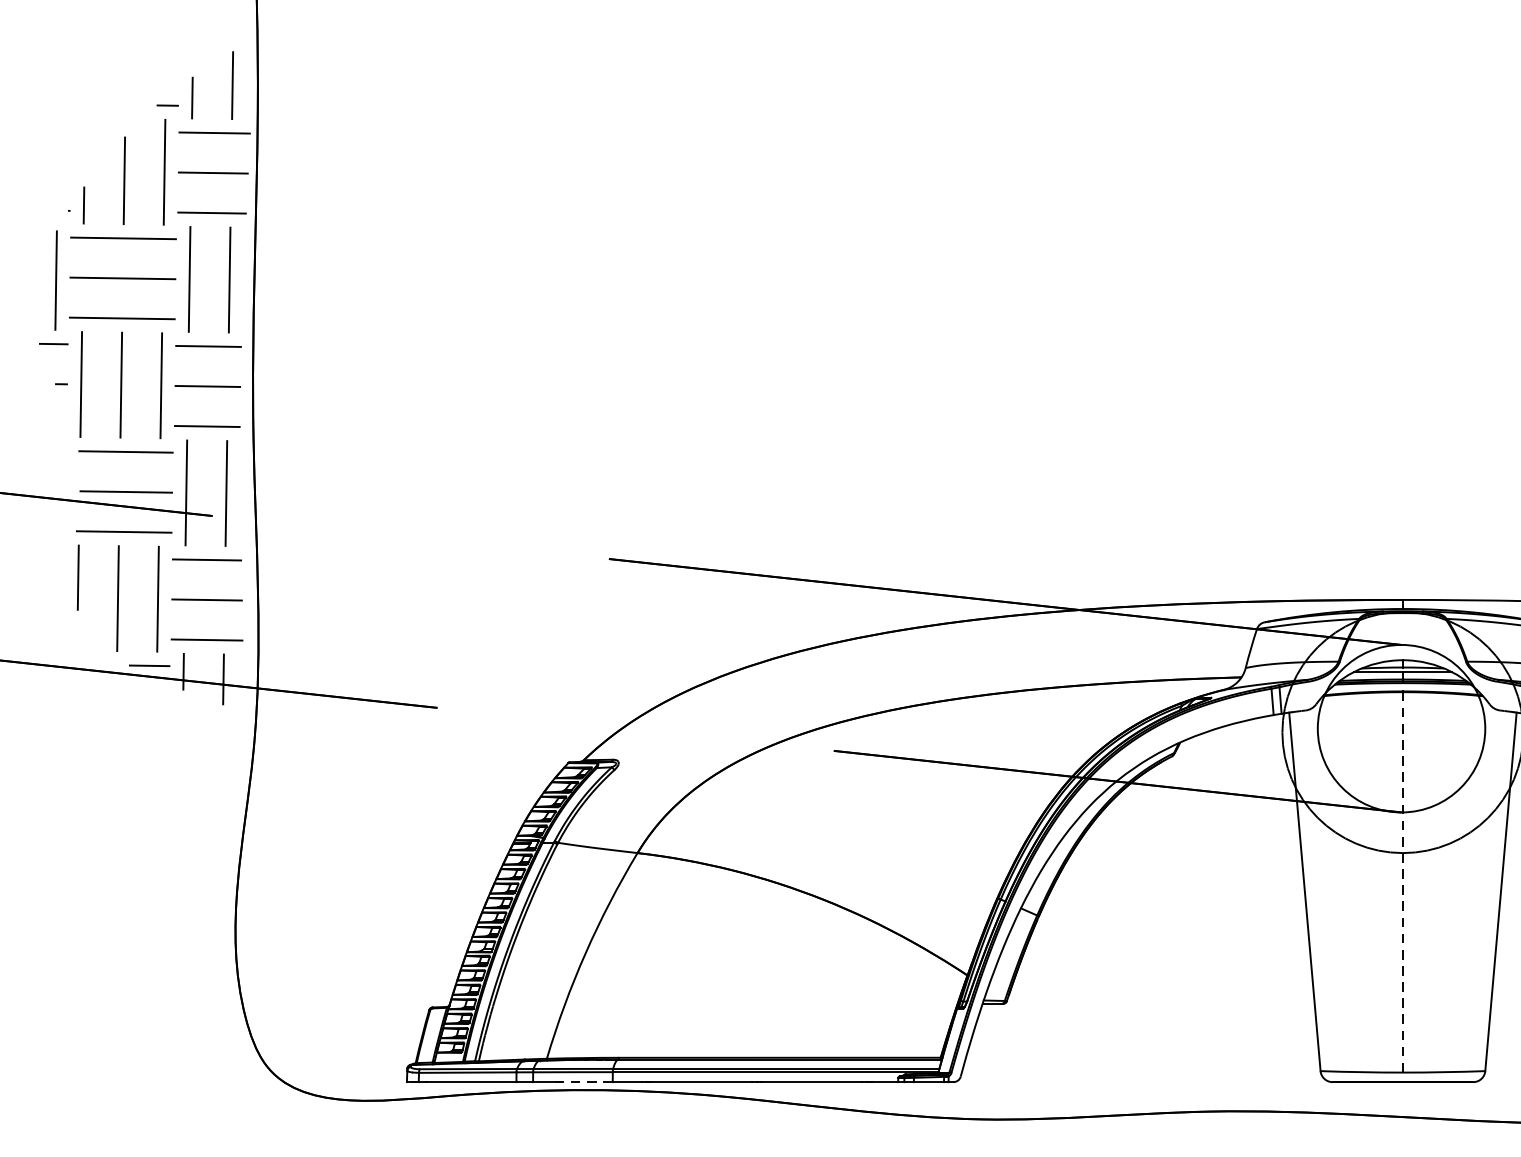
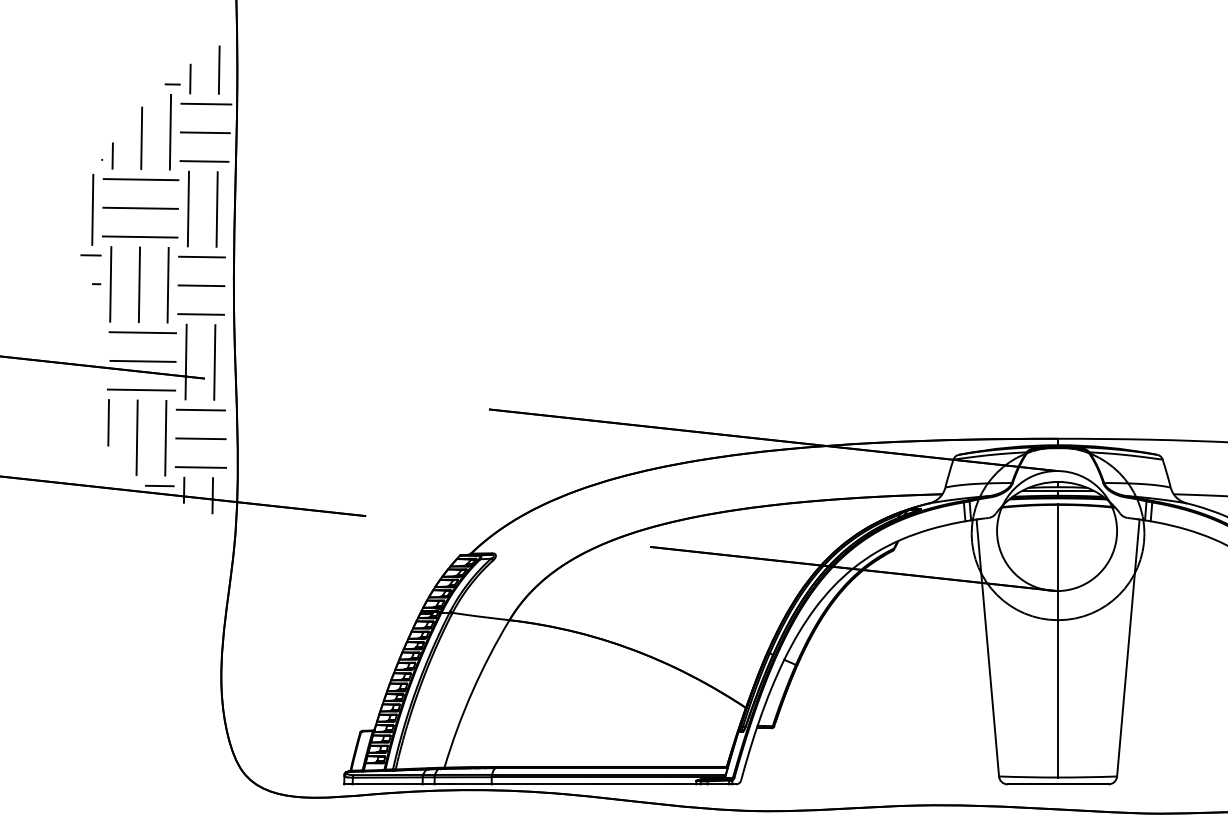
line: (1403, 881) -> (1058, 640), dashed -> solid
line: (585, 1082) -> (472, 784), dashed -> solid

